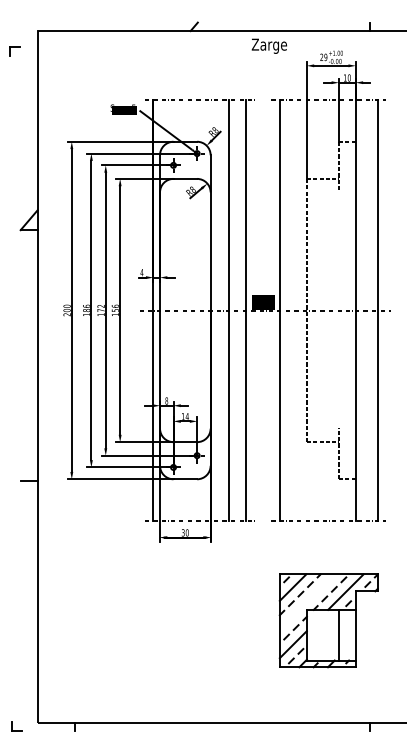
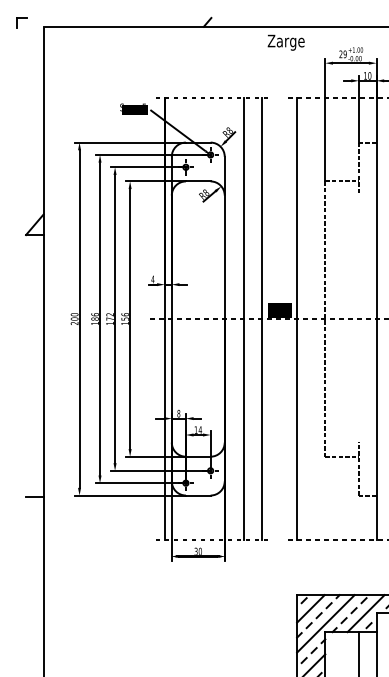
part: (14, 51) -> (21, 23), moved
line: (306, 601) -> (324, 623), added

